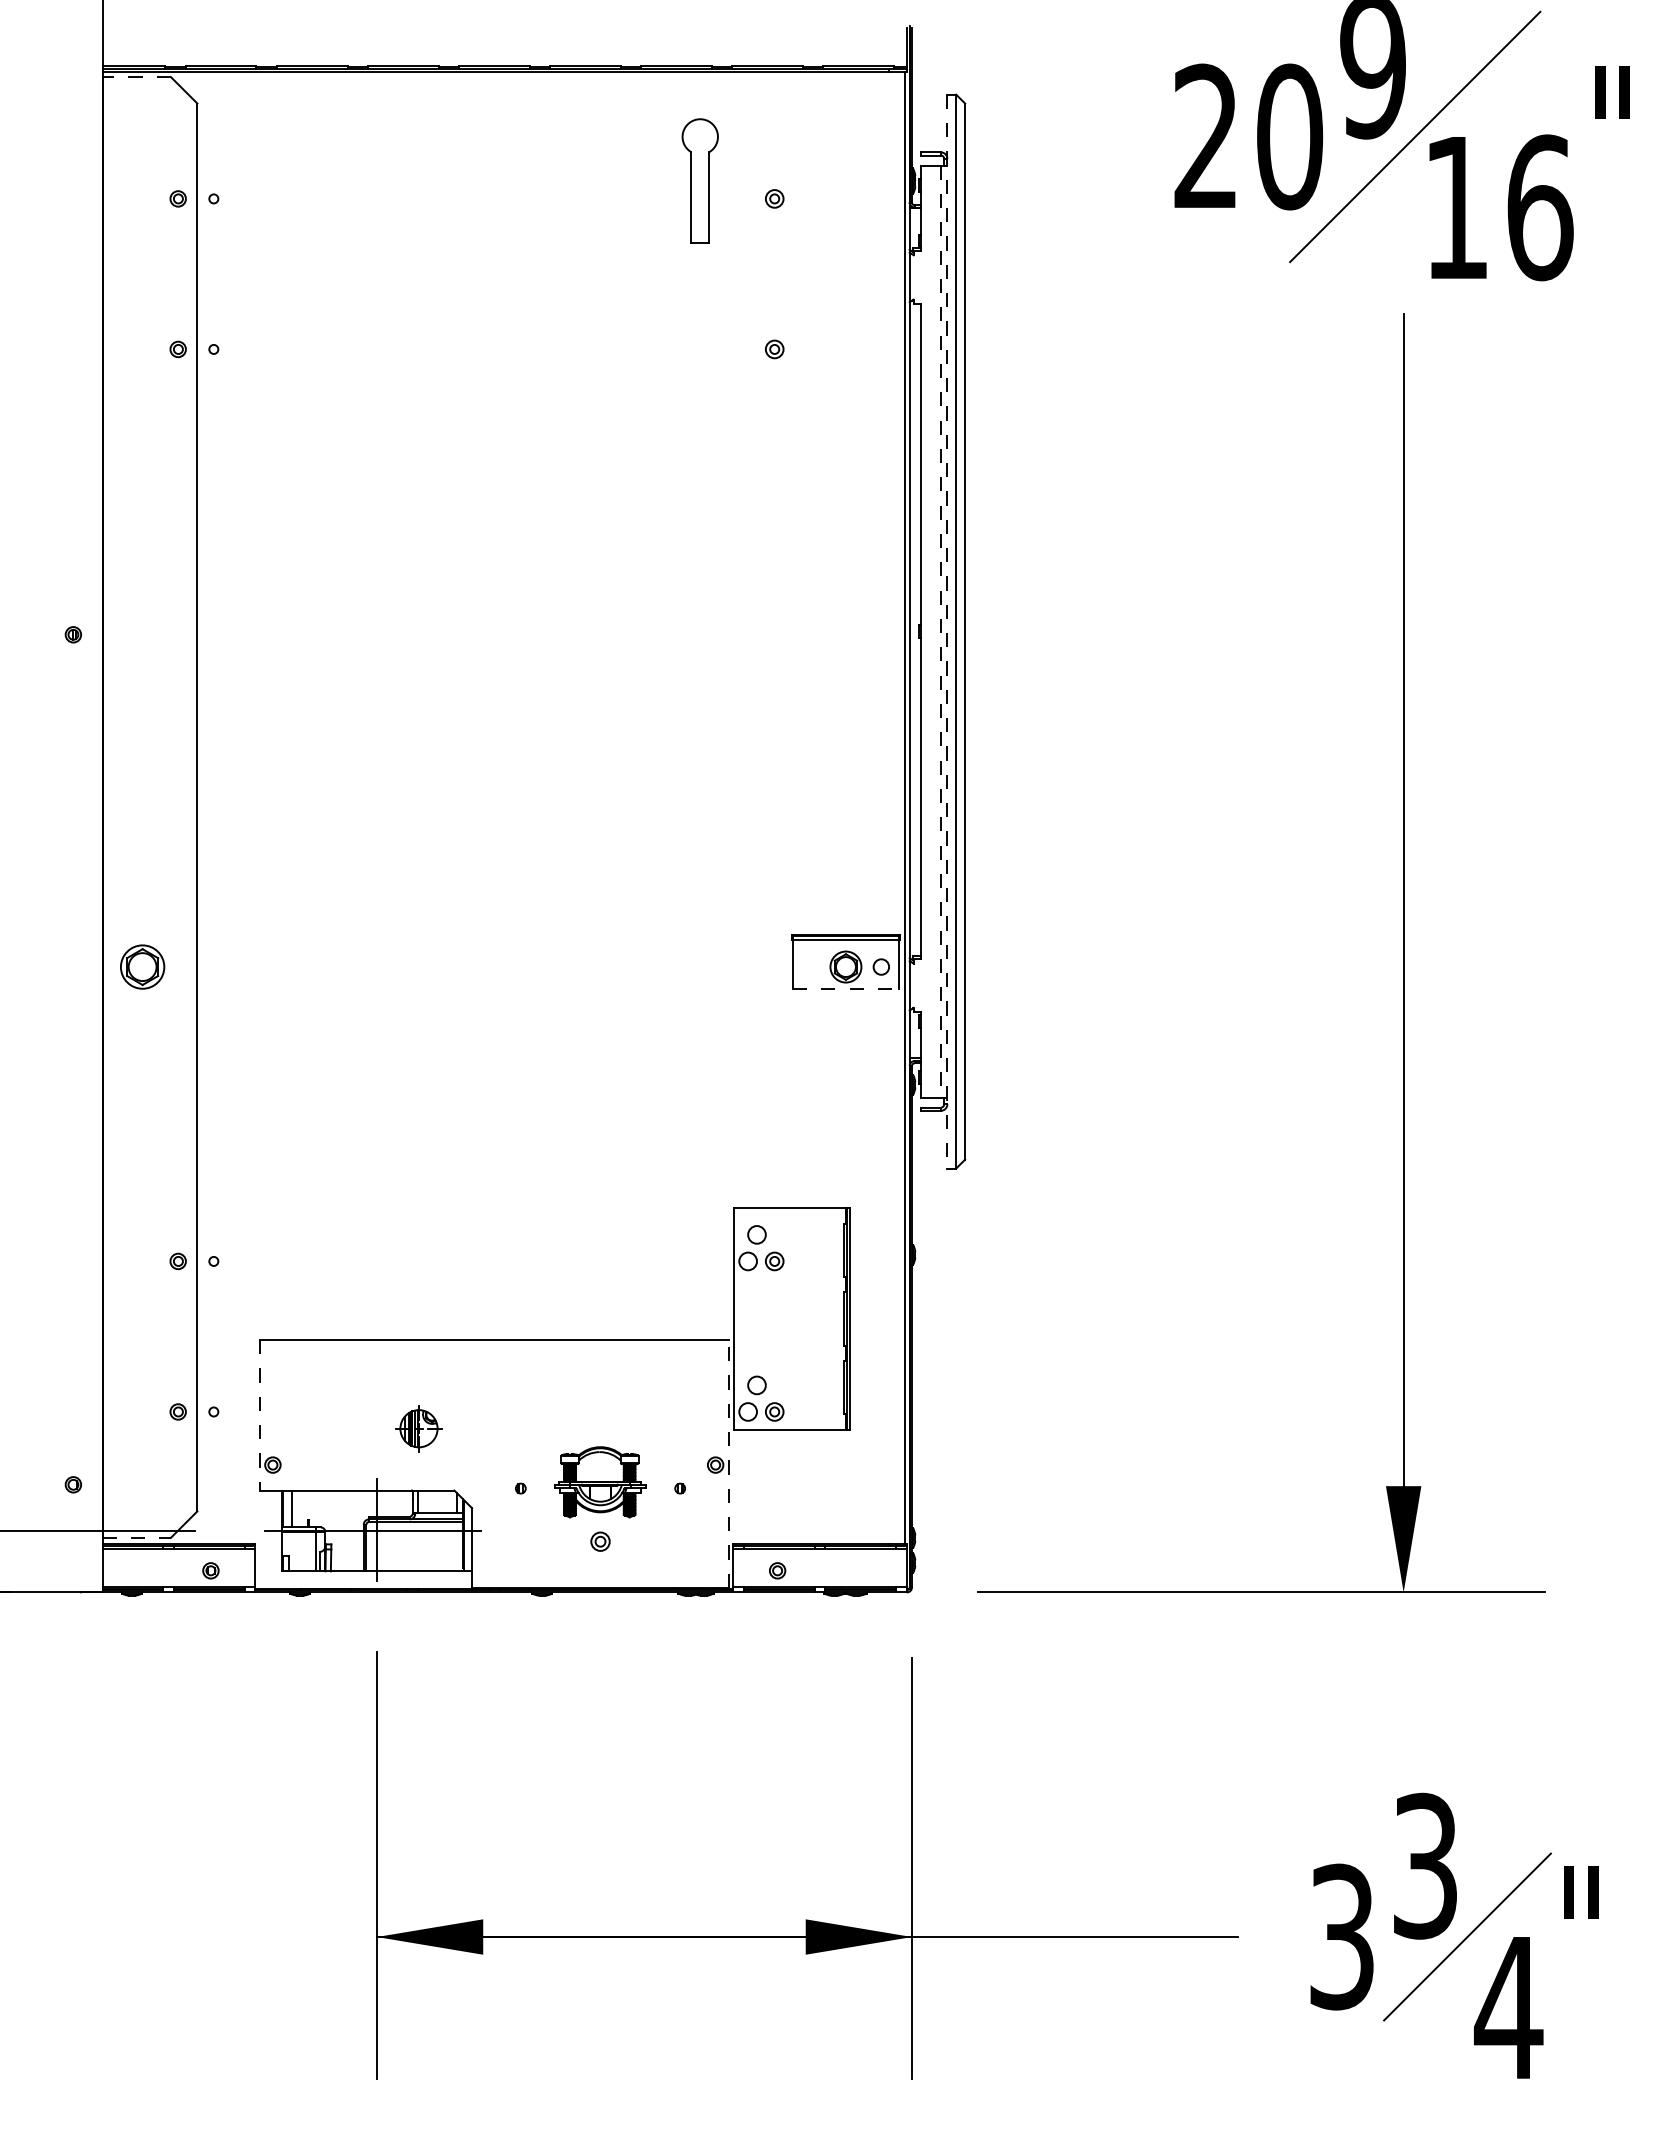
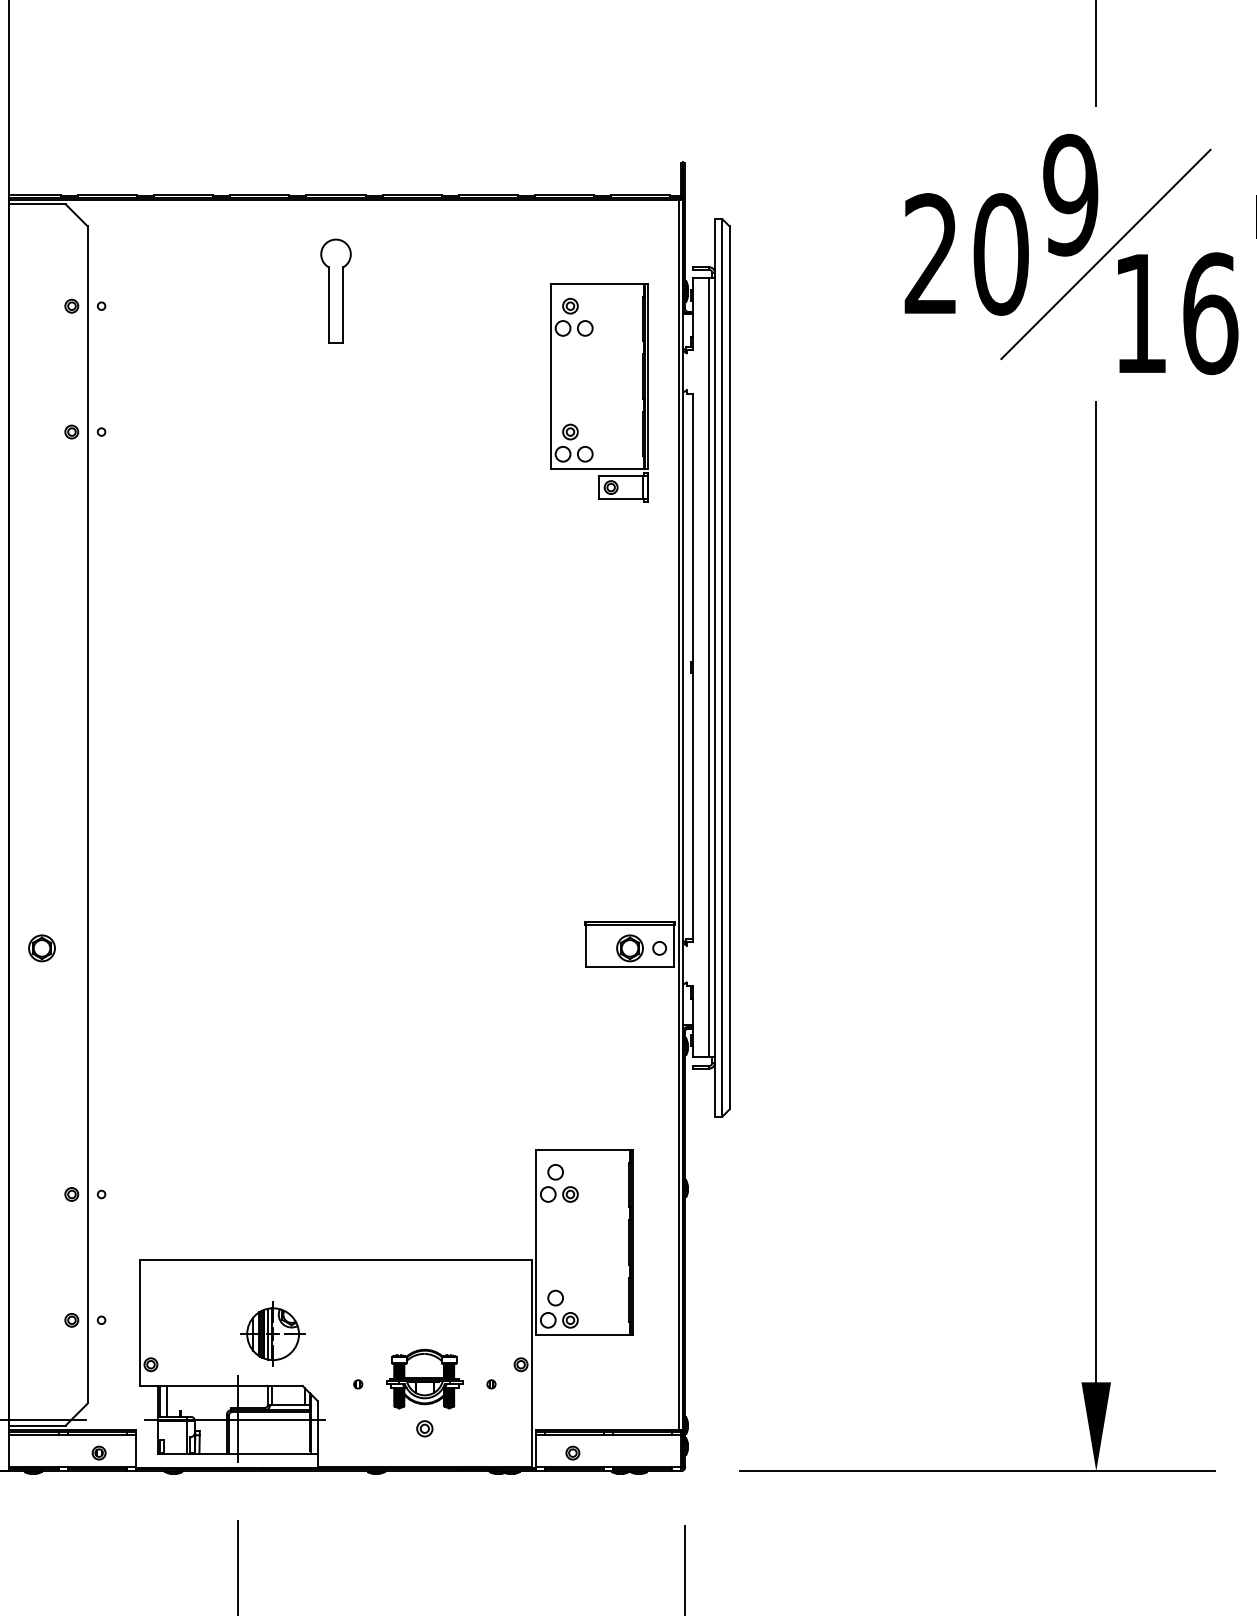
line: (136, 76) -> (36, 203), dashed -> solid
part: (699, 180) -> (335, 290), moved
part: (809, 302) -> (599, 392), added
line: (940, 631) -> (709, 667), dashed -> solid
line: (947, 631) -> (714, 667), dashed -> solid
part: (142, 966) -> (41, 947), size x0.71
line: (846, 989) -> (630, 967), dashed -> solid
line: (259, 1415) -> (139, 1323), dashed -> solid
part: (418, 1428) -> (272, 1334), size x1.67
line: (728, 1463) -> (531, 1363), dashed -> solid
line: (137, 1537) -> (37, 1425), dashed -> solid

